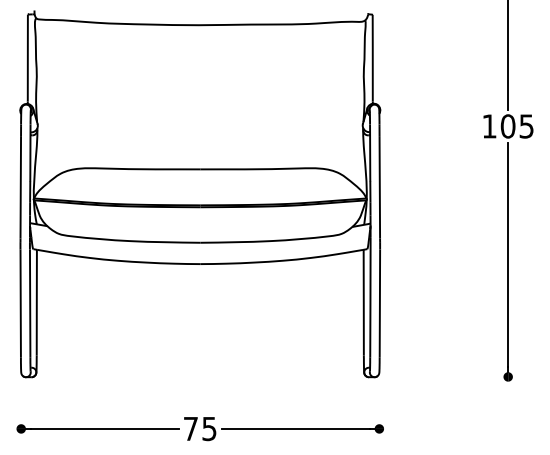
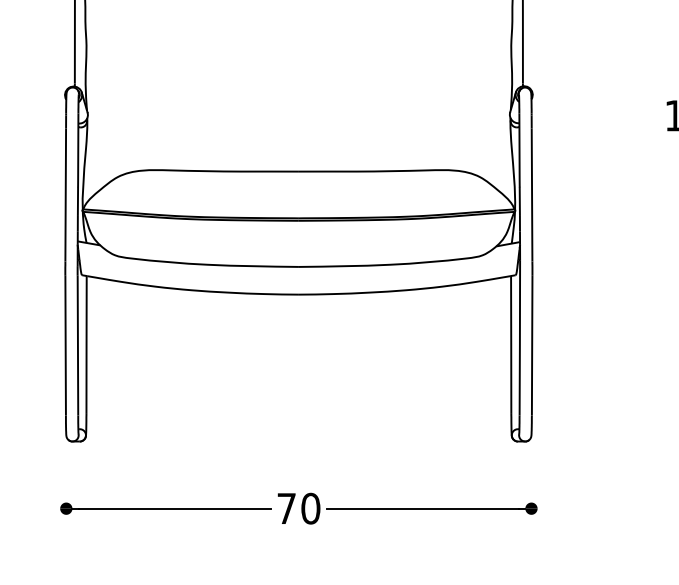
text: (209, 428) -> (310, 508), 75 -> 70

